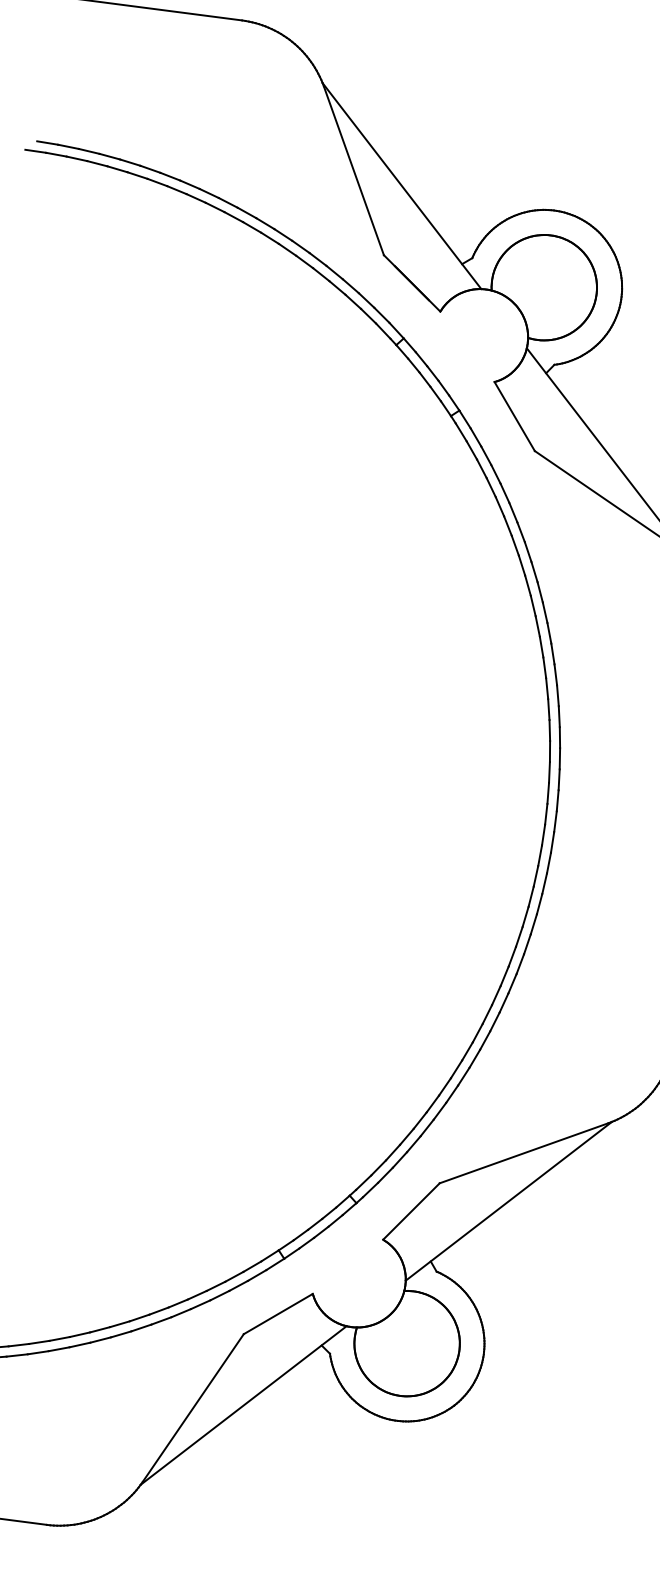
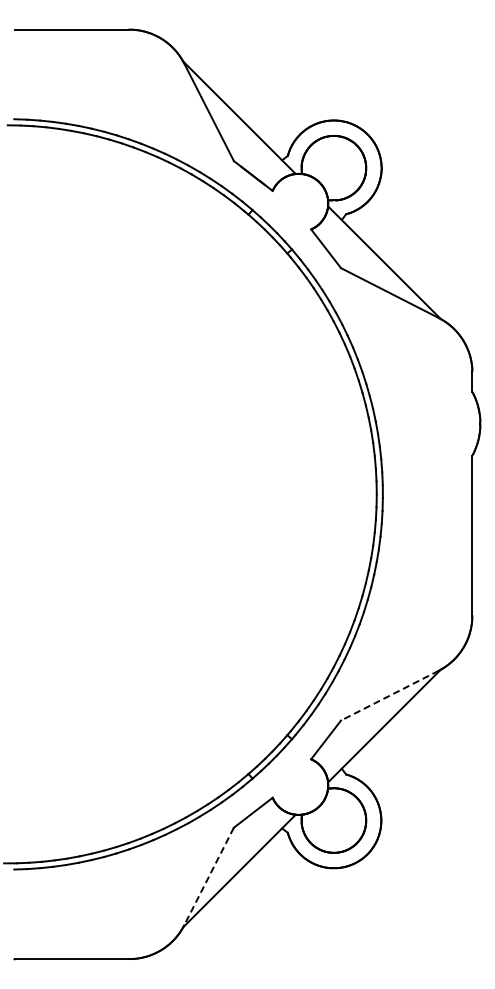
line: (523, 1152) -> (389, 695), solid -> dashed
line: (194, 1408) -> (209, 876), solid -> dashed

